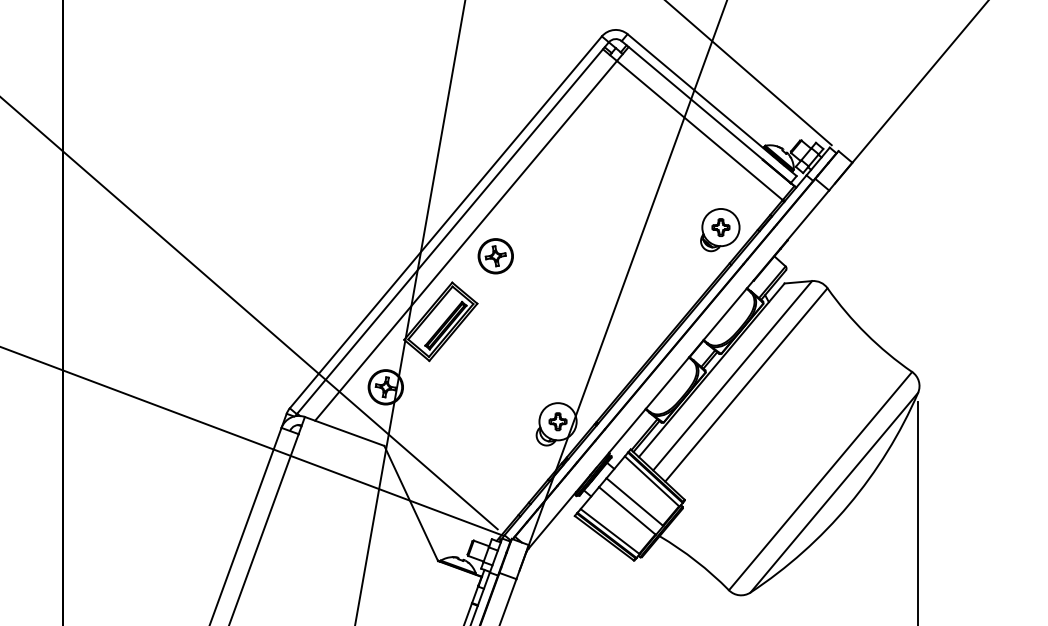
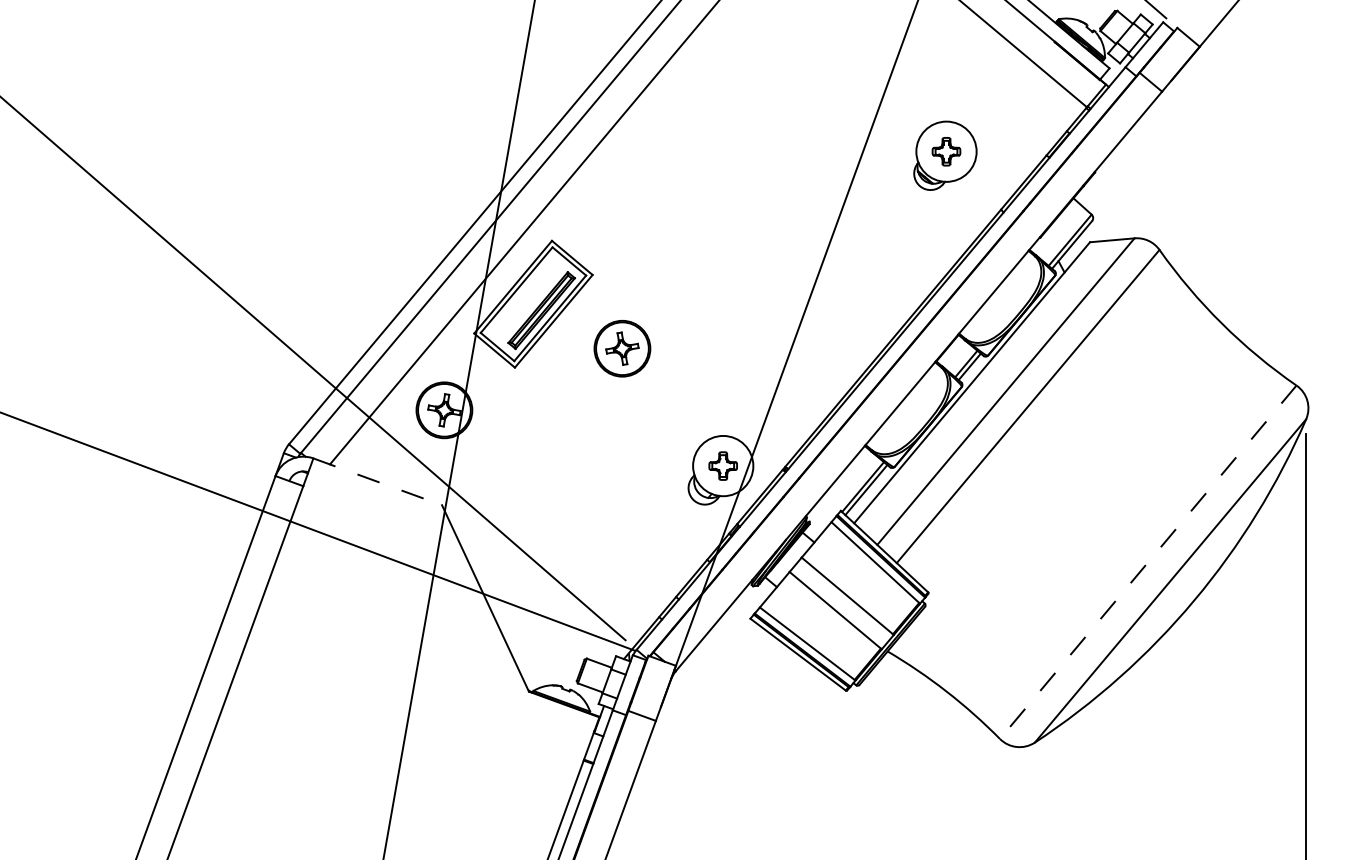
part: (720, 230) -> (945, 156), moved
part: (495, 256) -> (621, 349), moved
line: (345, 431) -> (379, 481), solid -> dashed
line: (820, 481) -> (1148, 562), solid -> dashed

